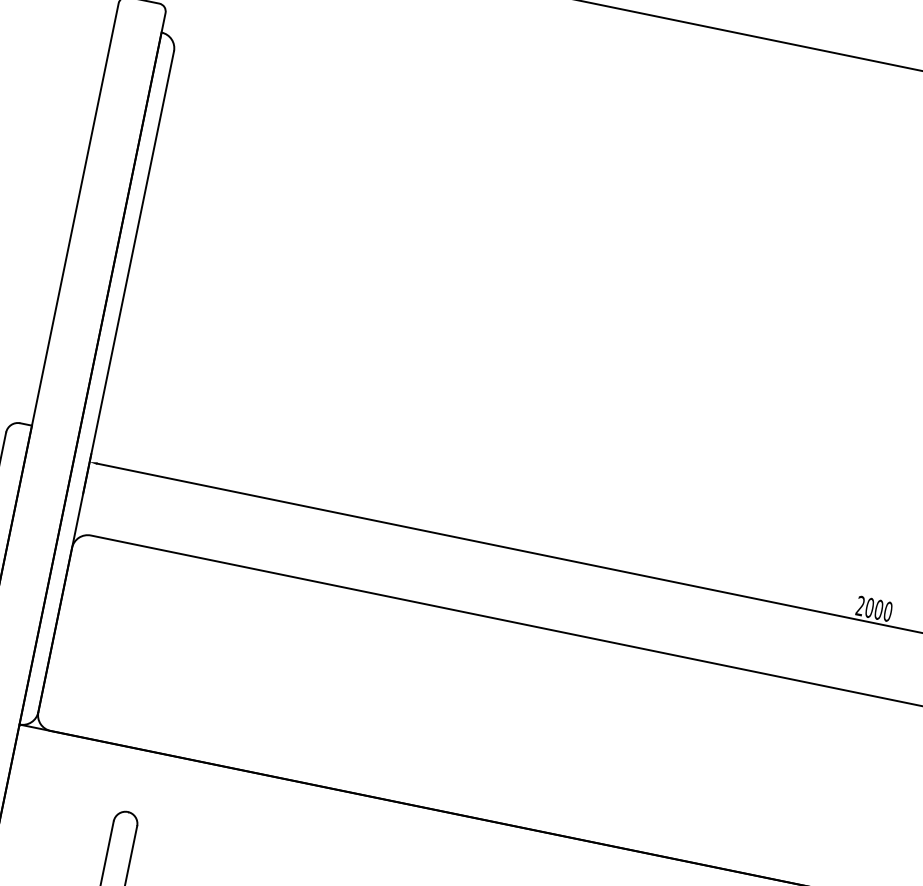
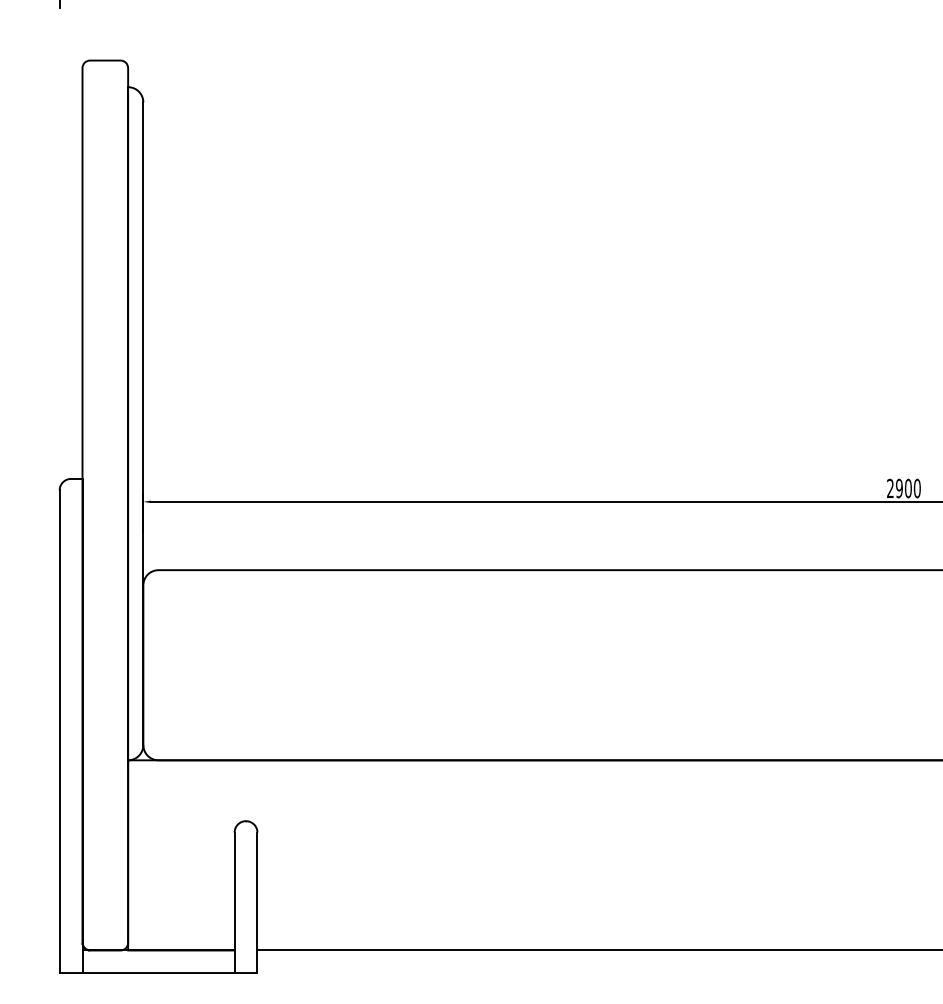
text: (868, 607) -> (898, 488), 2000 -> 2900

